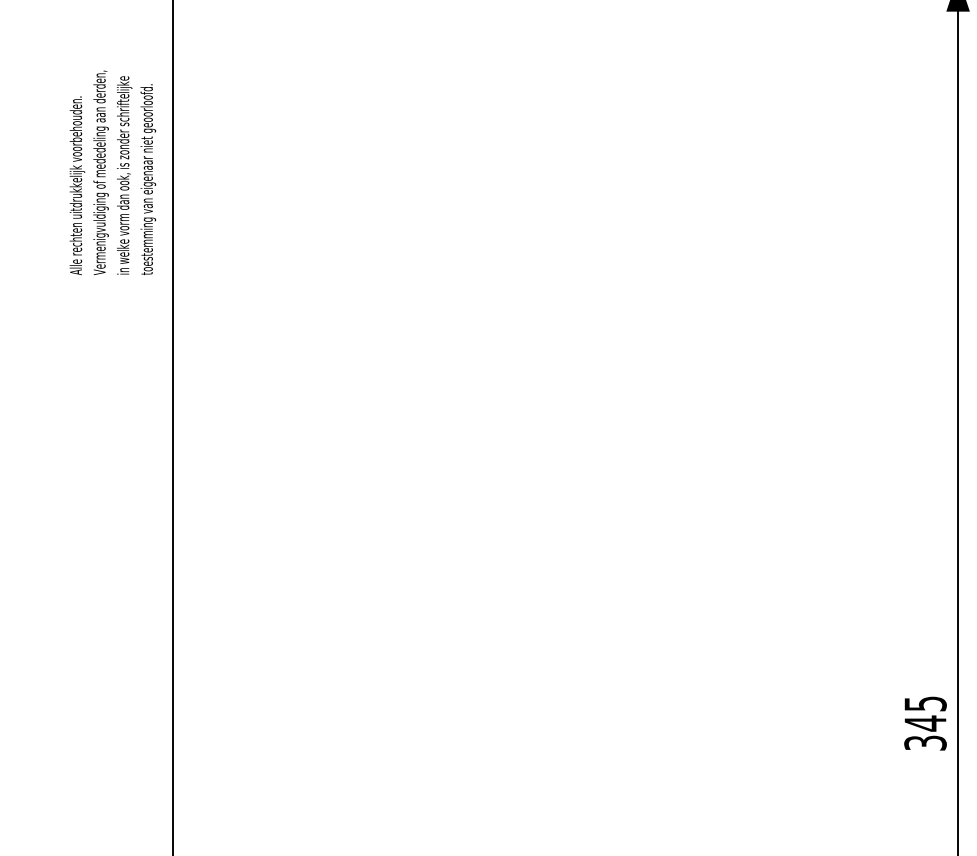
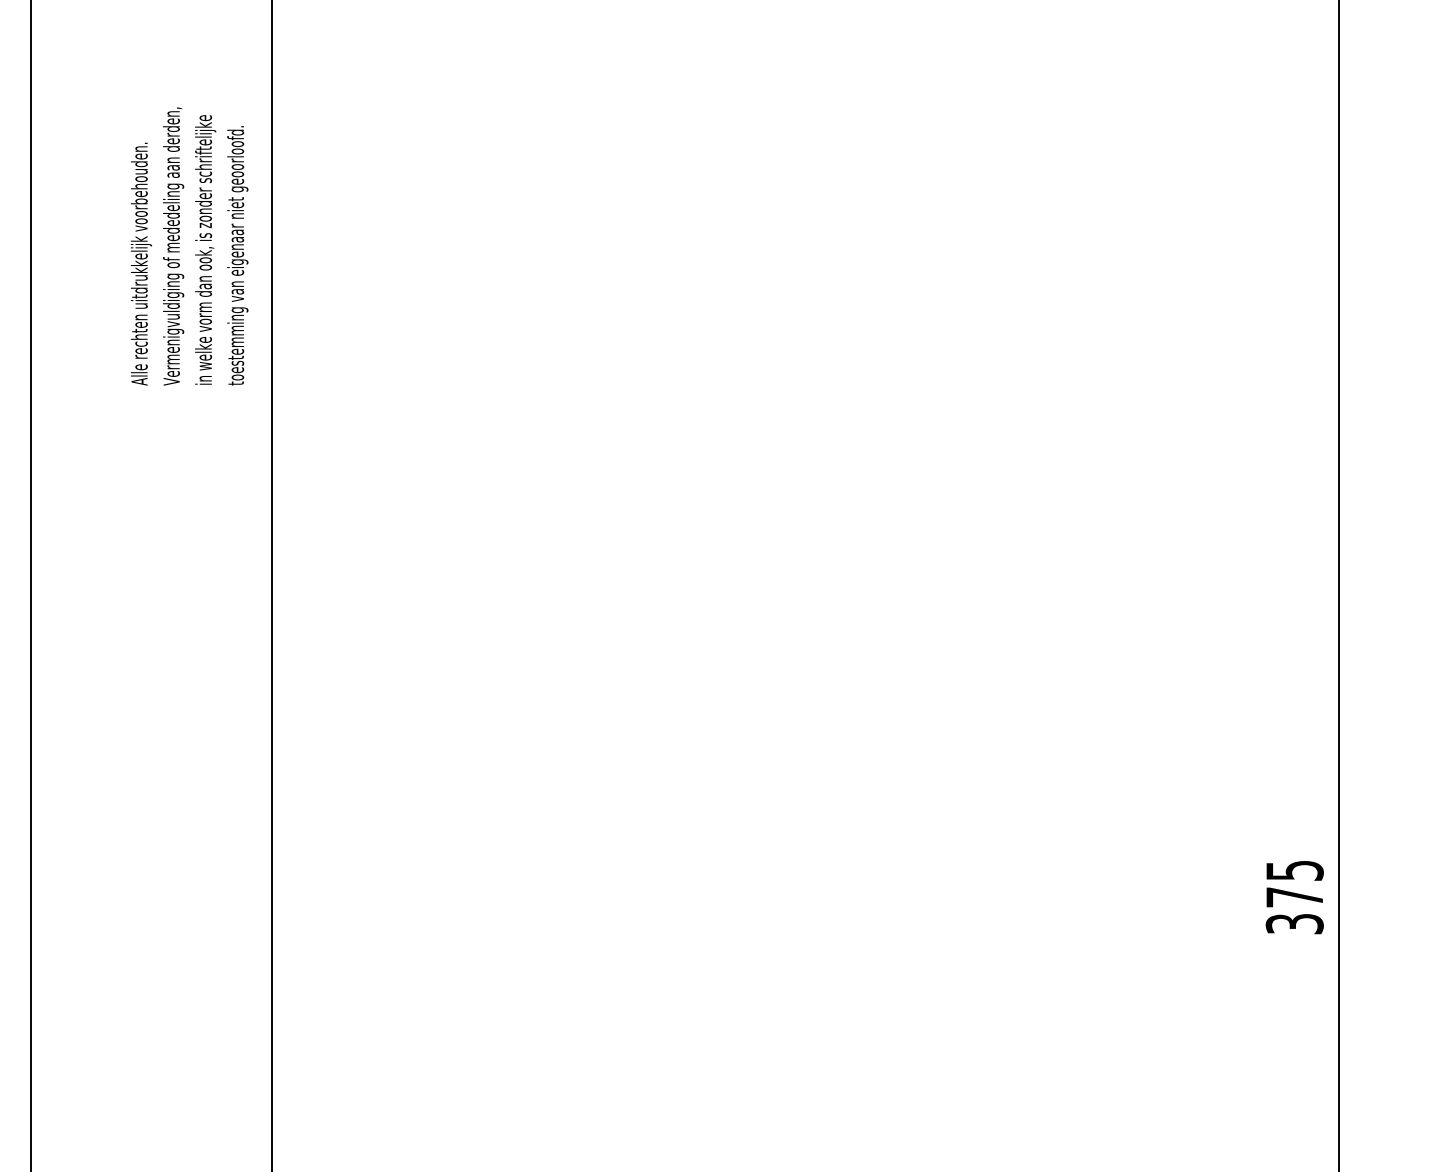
text: (112, 172) -> (189, 246), moved
text: (925, 723) -> (1294, 897), 345 -> 375

